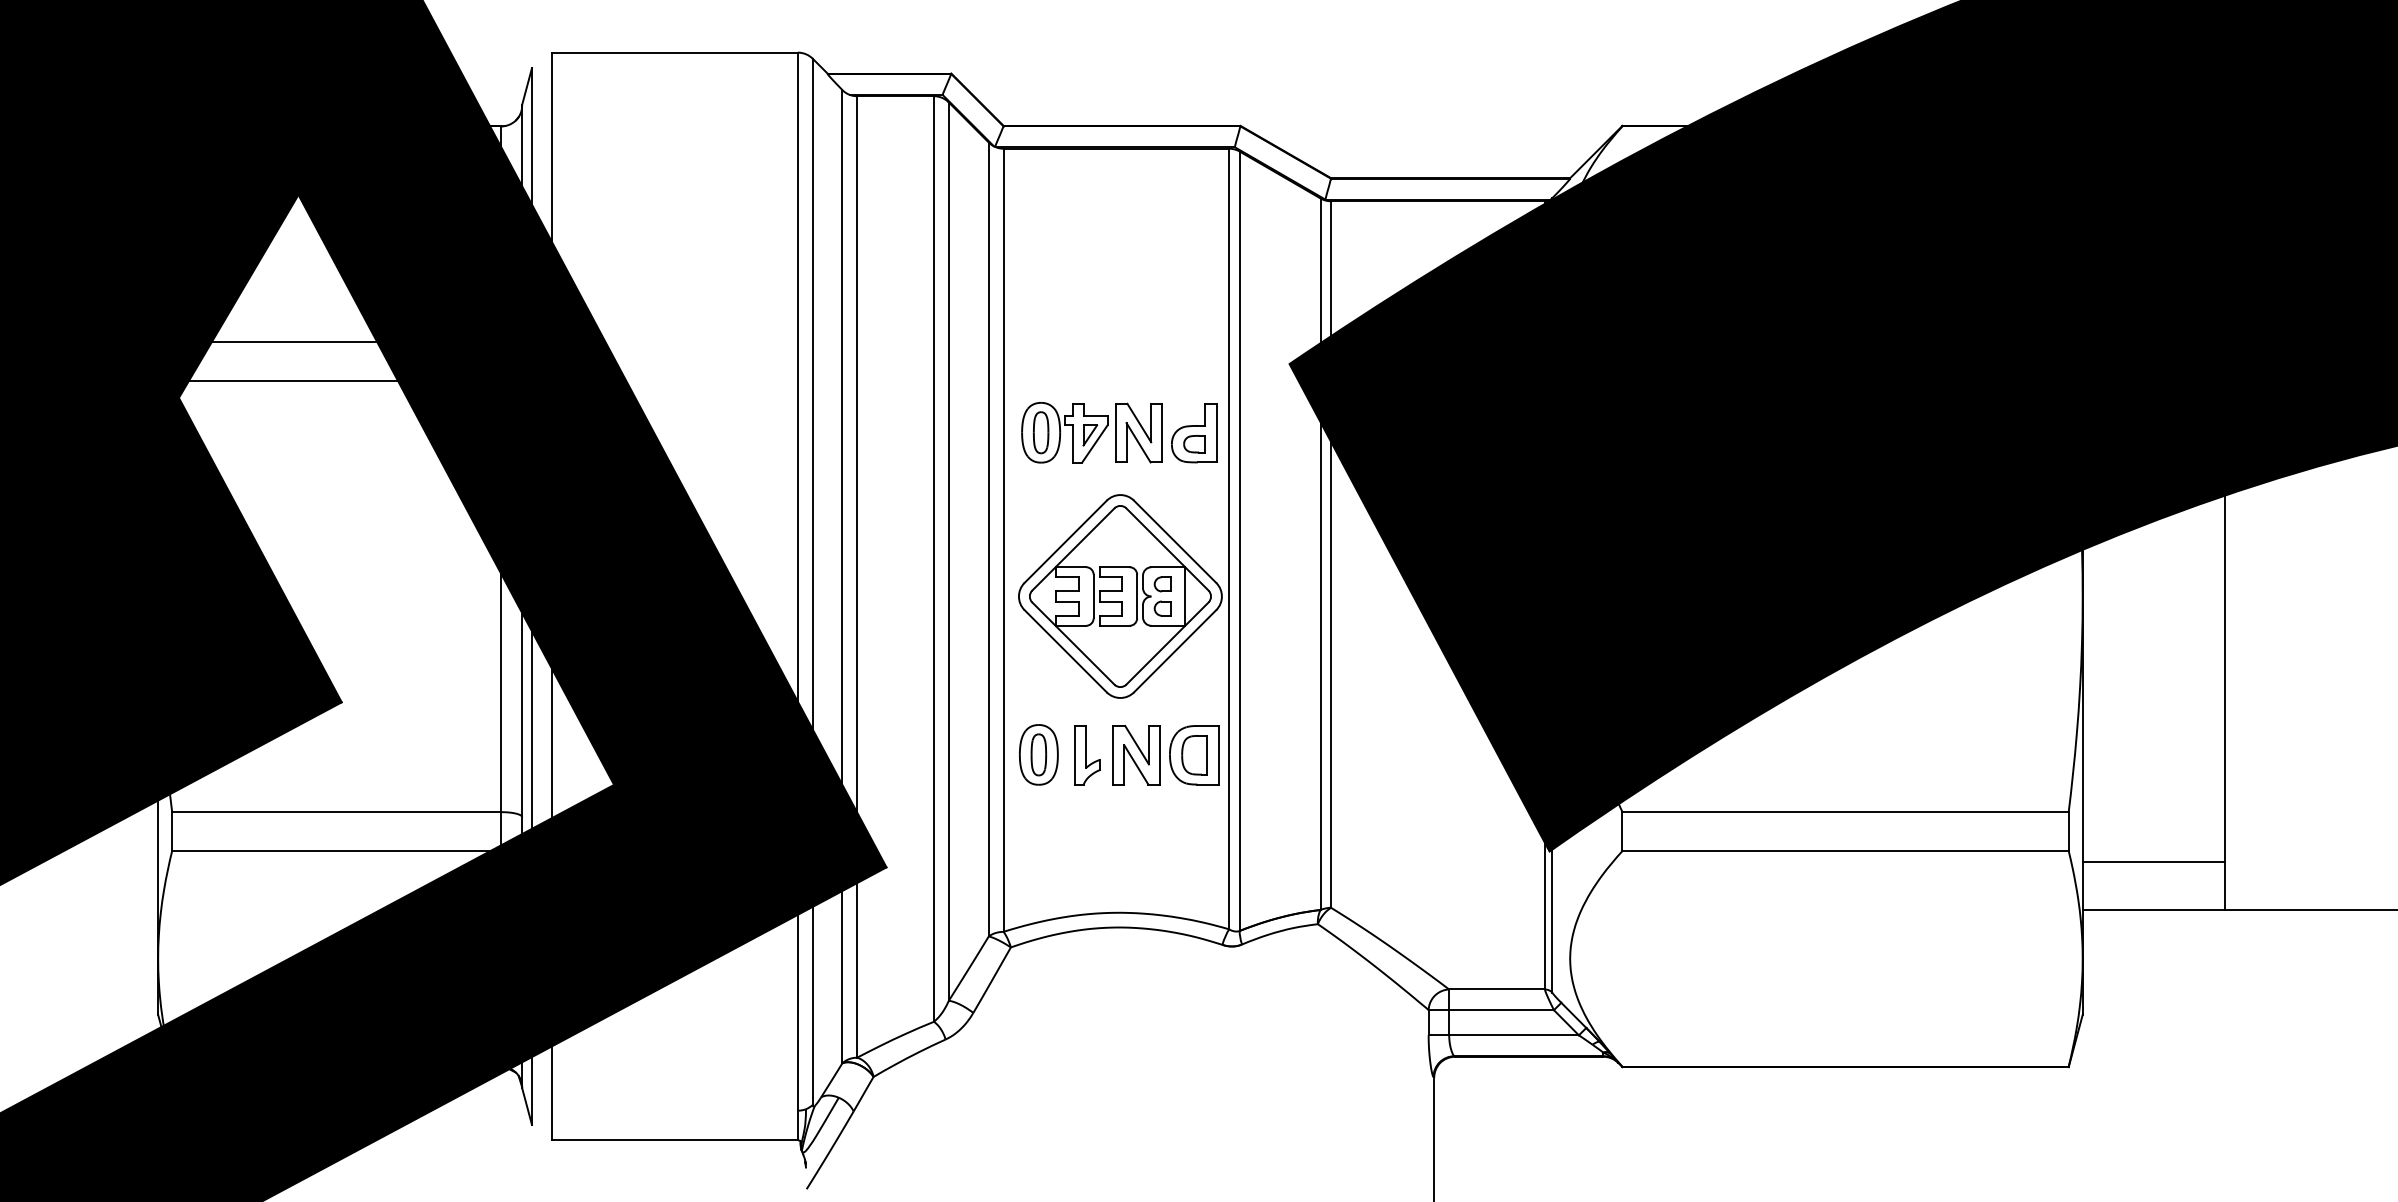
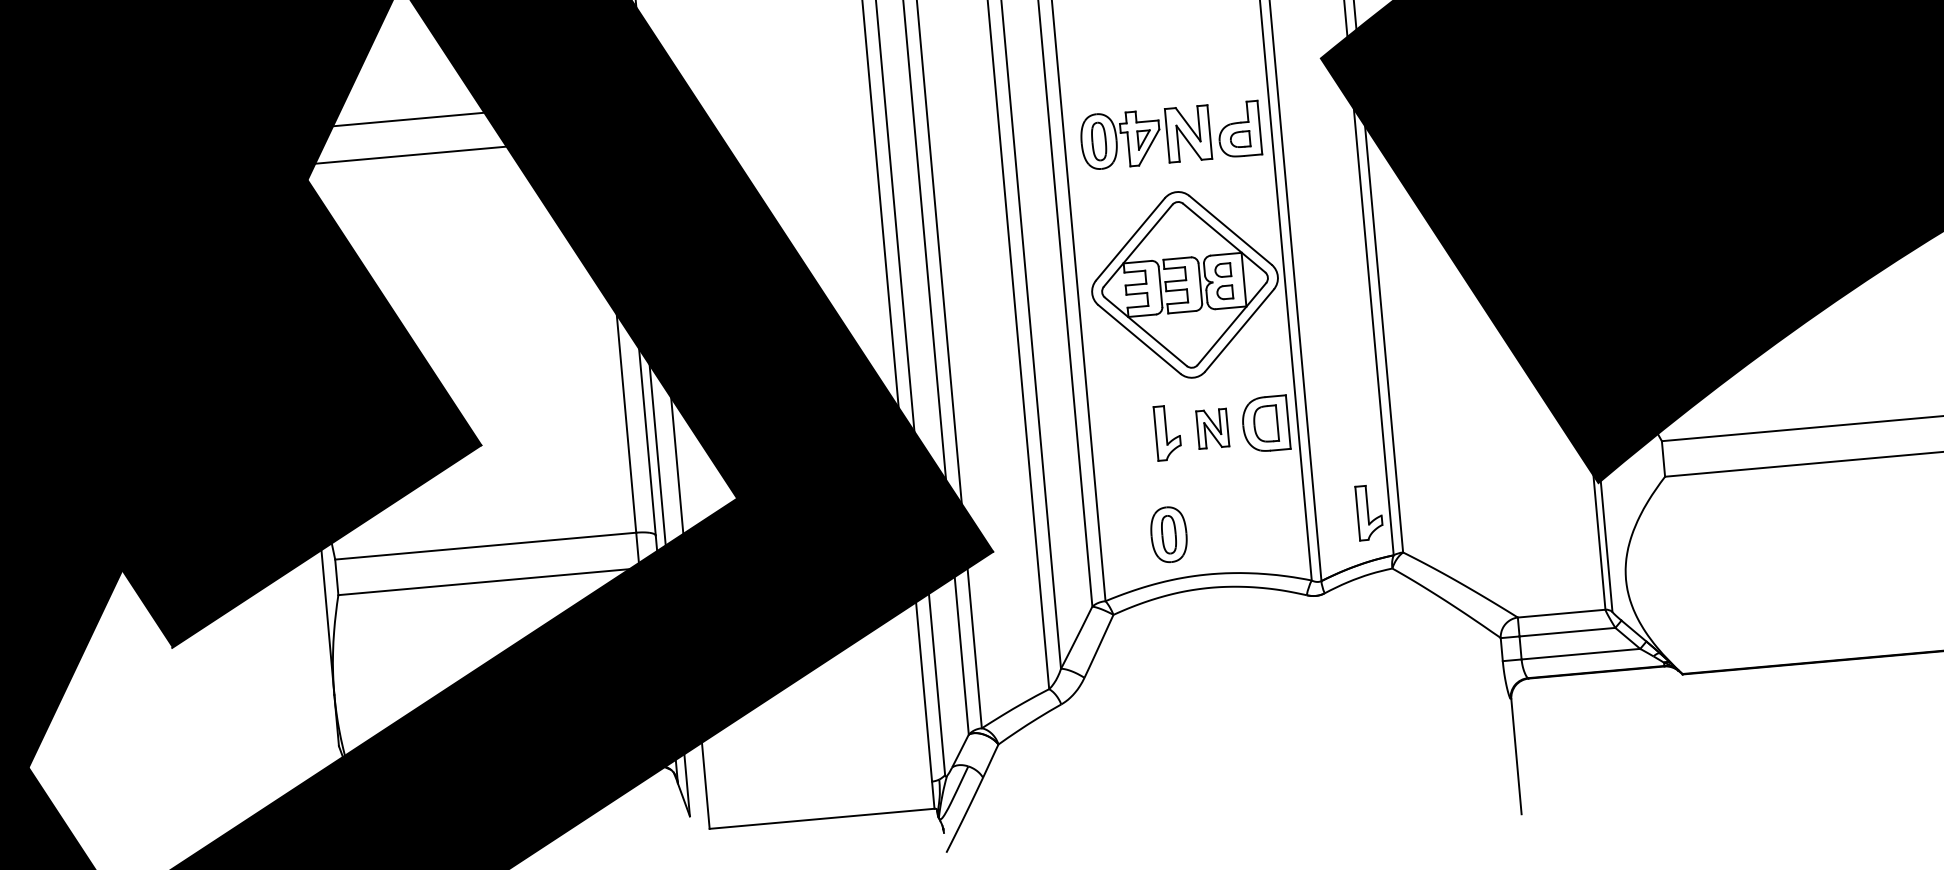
part: (1038, 754) -> (1168, 534), moved
part: (1136, 755) -> (1212, 429), size x0.7
part: (1298, 861) -> (1369, 512), added

